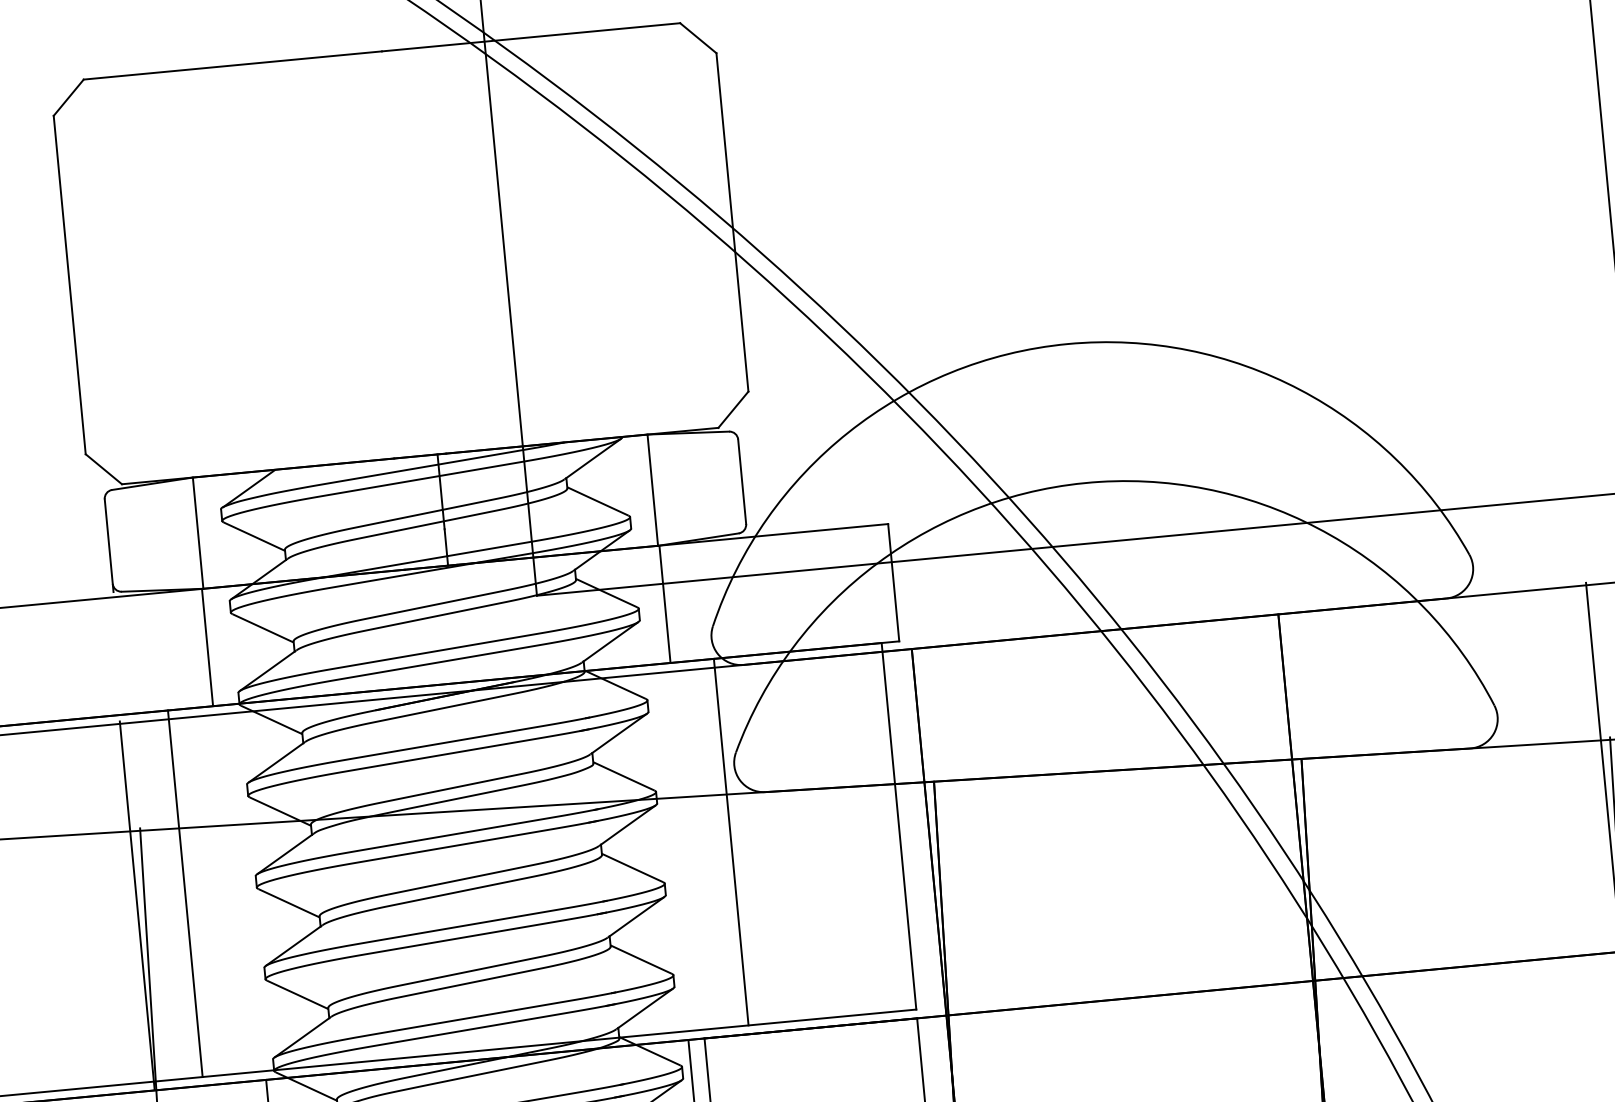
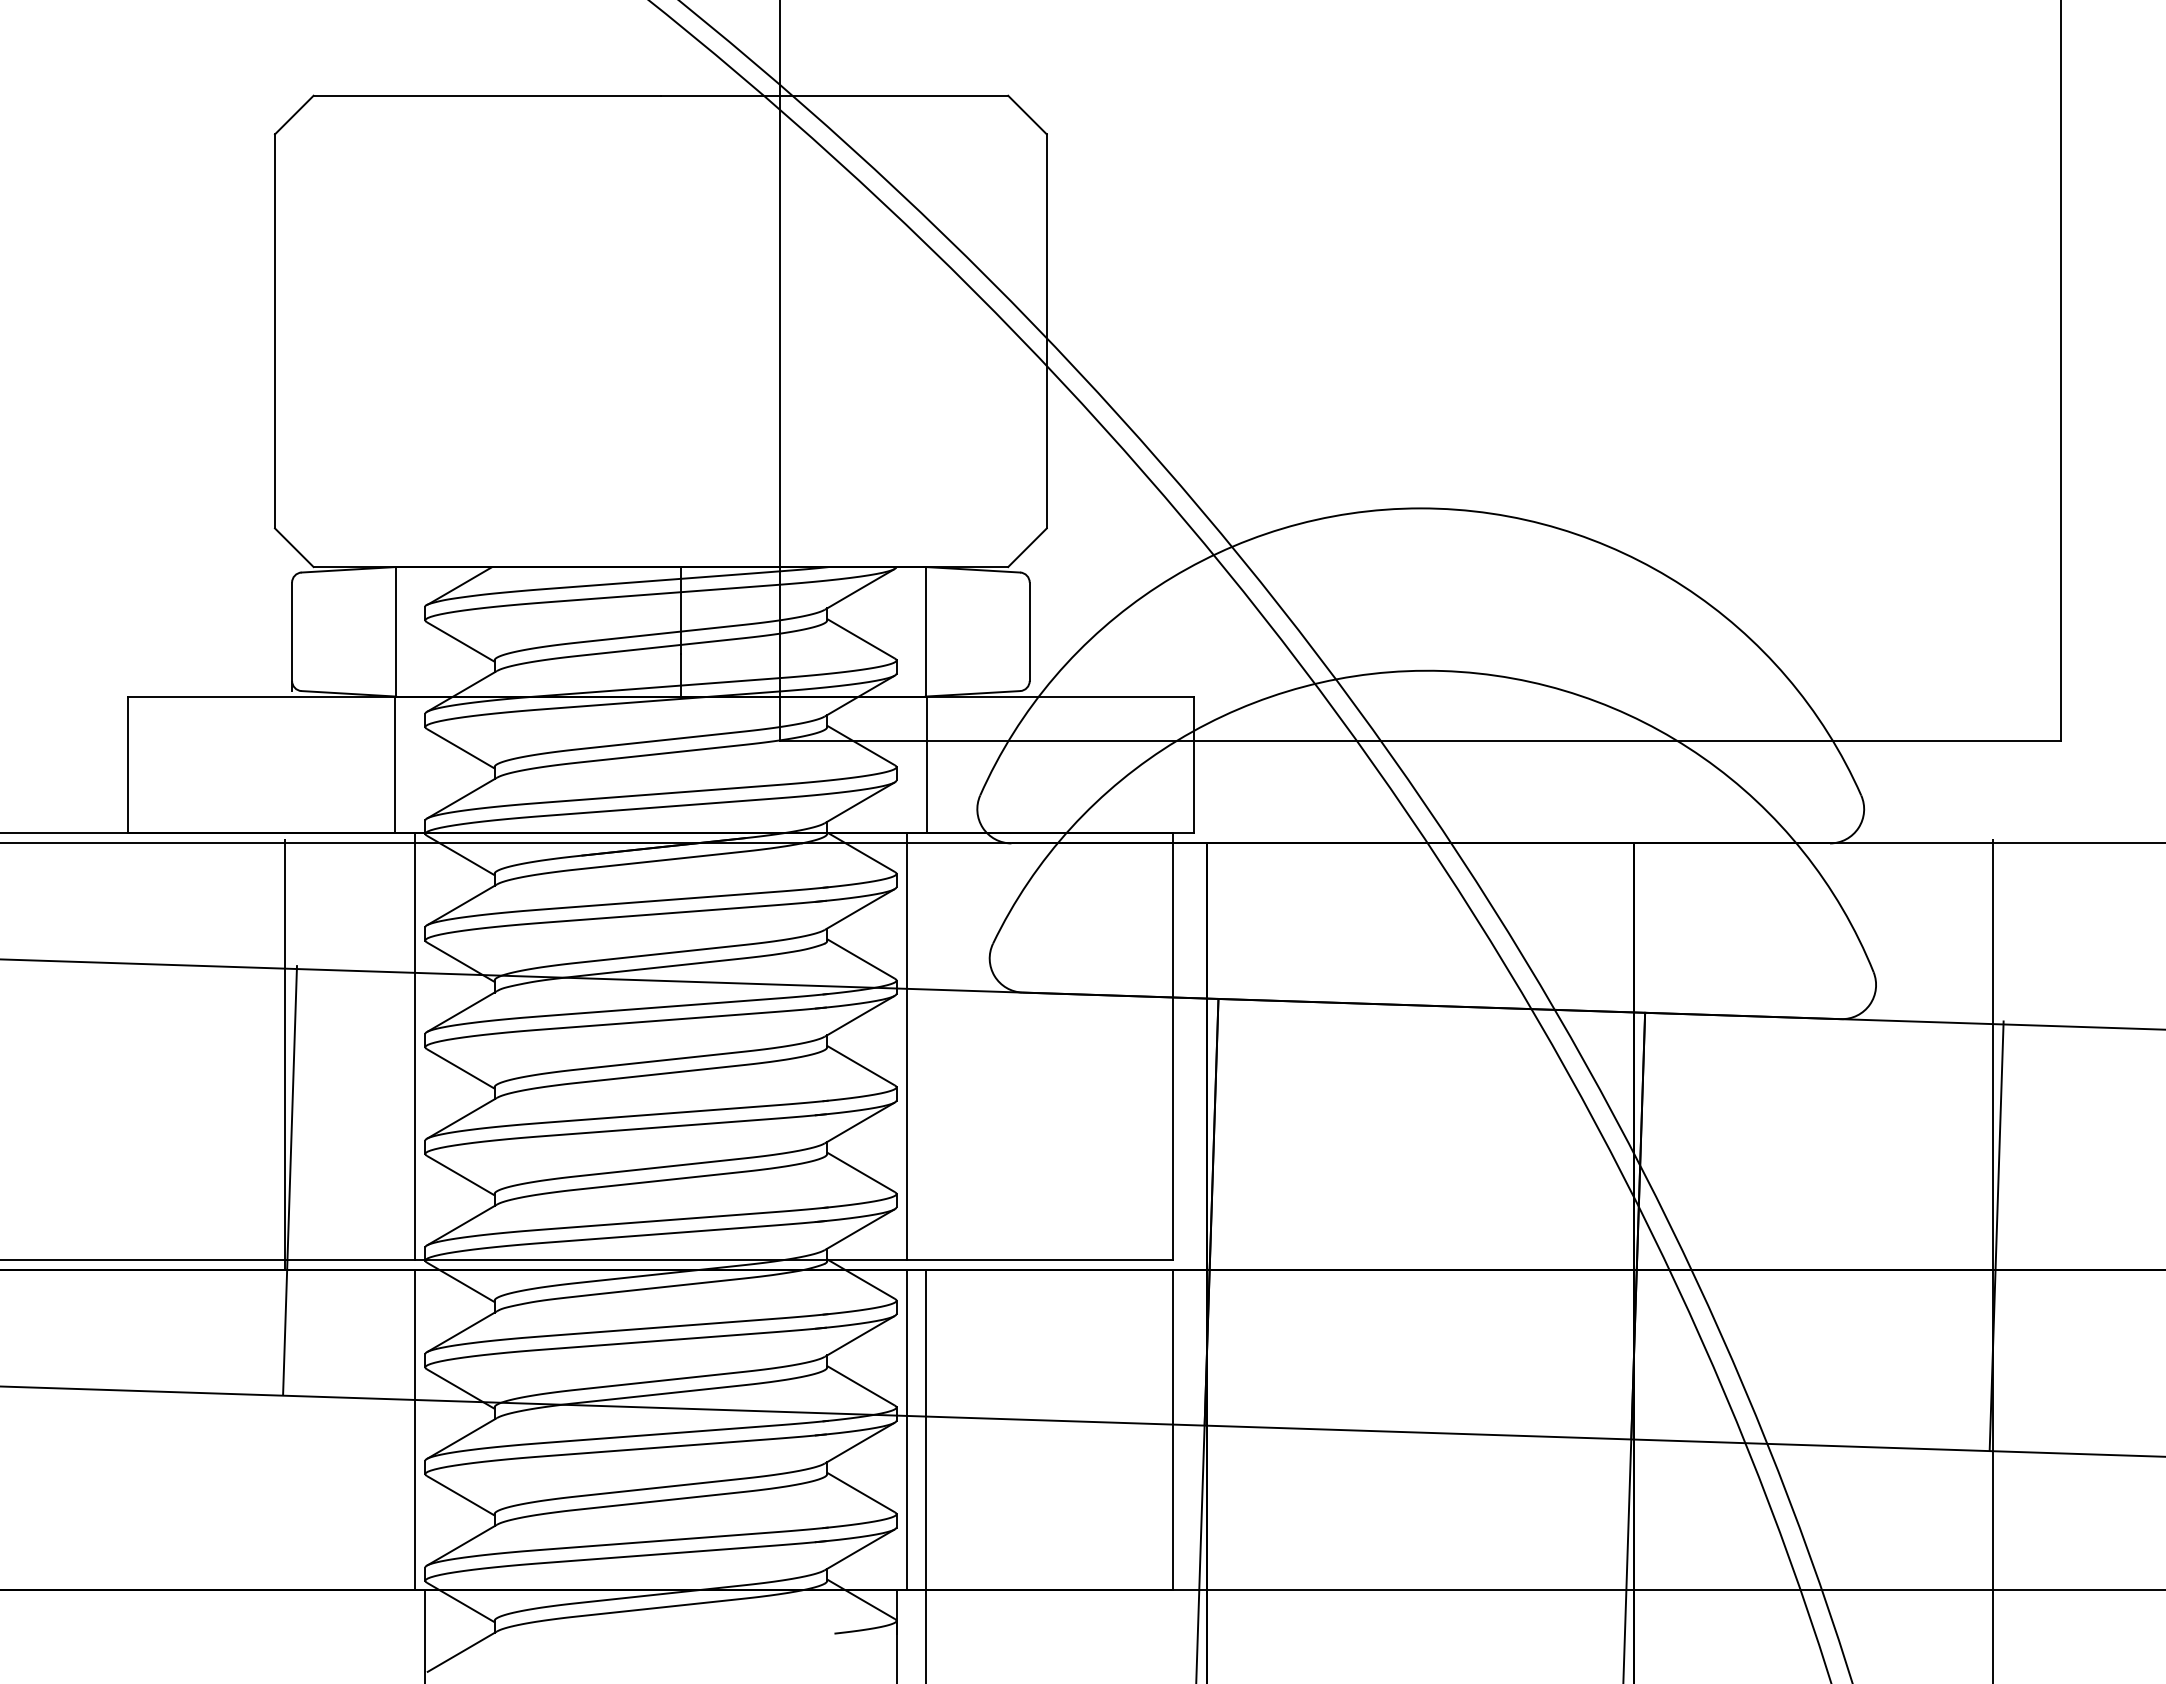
line: (730, 842) -> (906, 1046), moved
line: (185, 893) -> (415, 1046), moved

